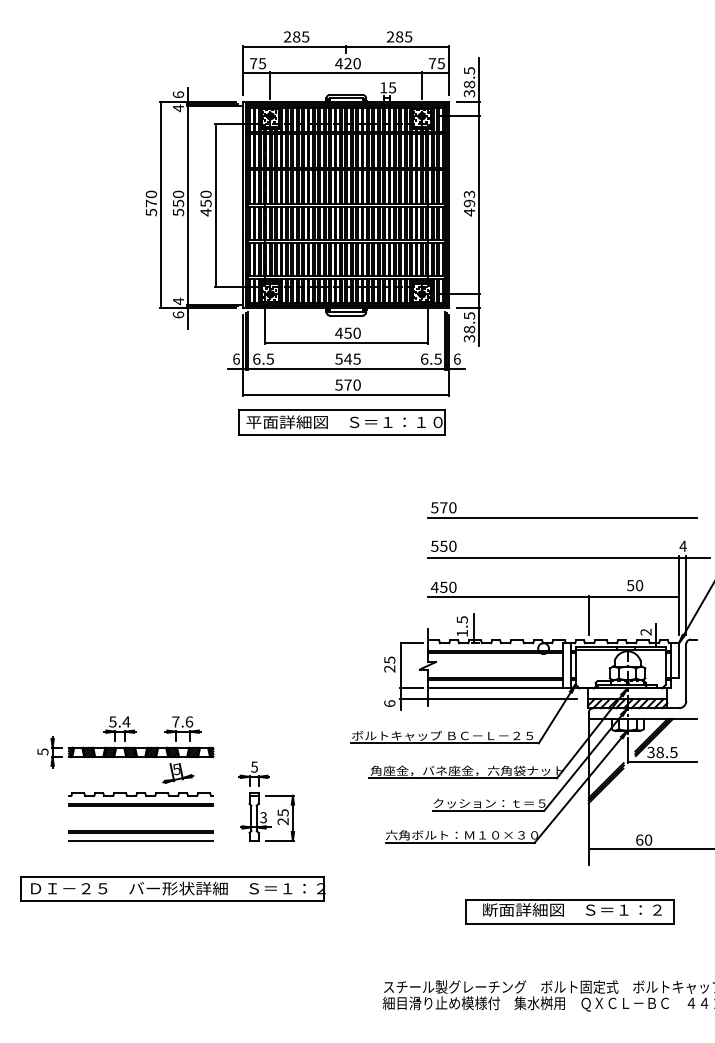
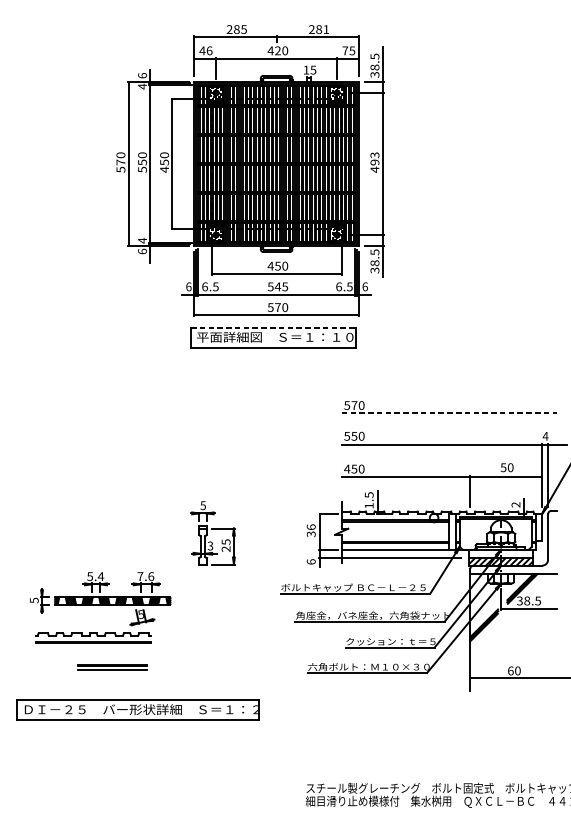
text: (408, 36) -> (326, 29), 285 -> 281
text: (257, 63) -> (205, 50), 75 -> 46
line: (342, 410) -> (273, 327), solid -> dashed
line: (562, 517) -> (449, 413), solid -> dashed
text: (389, 664) -> (311, 530), 25 -> 36
part: (140, 799) -> (93, 638), moved
part: (266, 801) -> (212, 533), moved
part: (140, 835) -> (112, 667), size x0.6
part: (569, 911) -> (454, 727), removed

